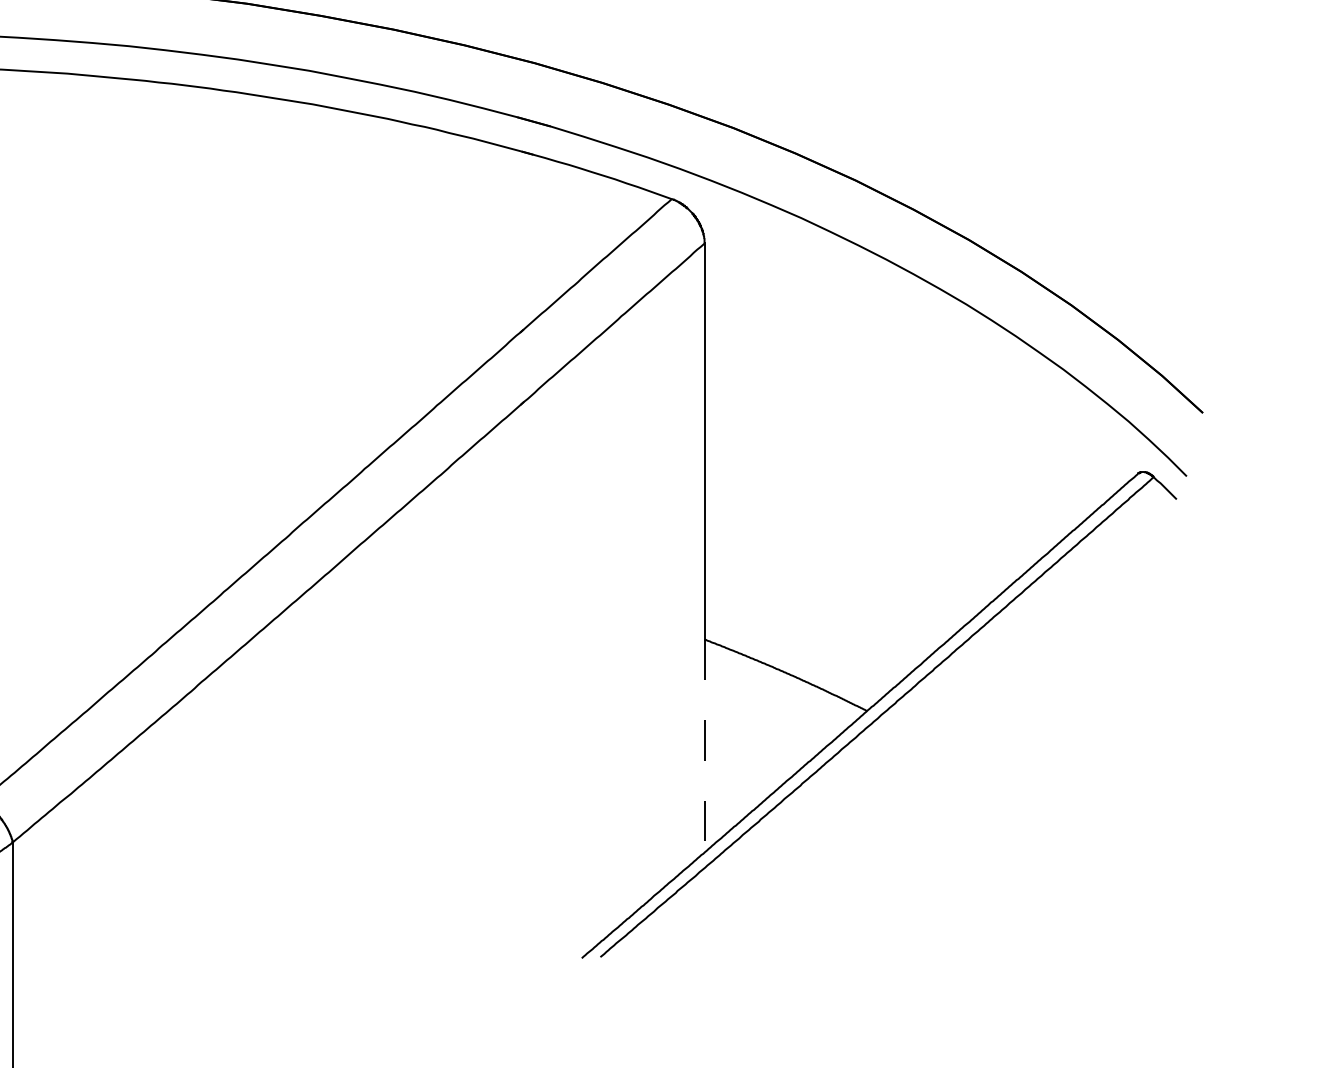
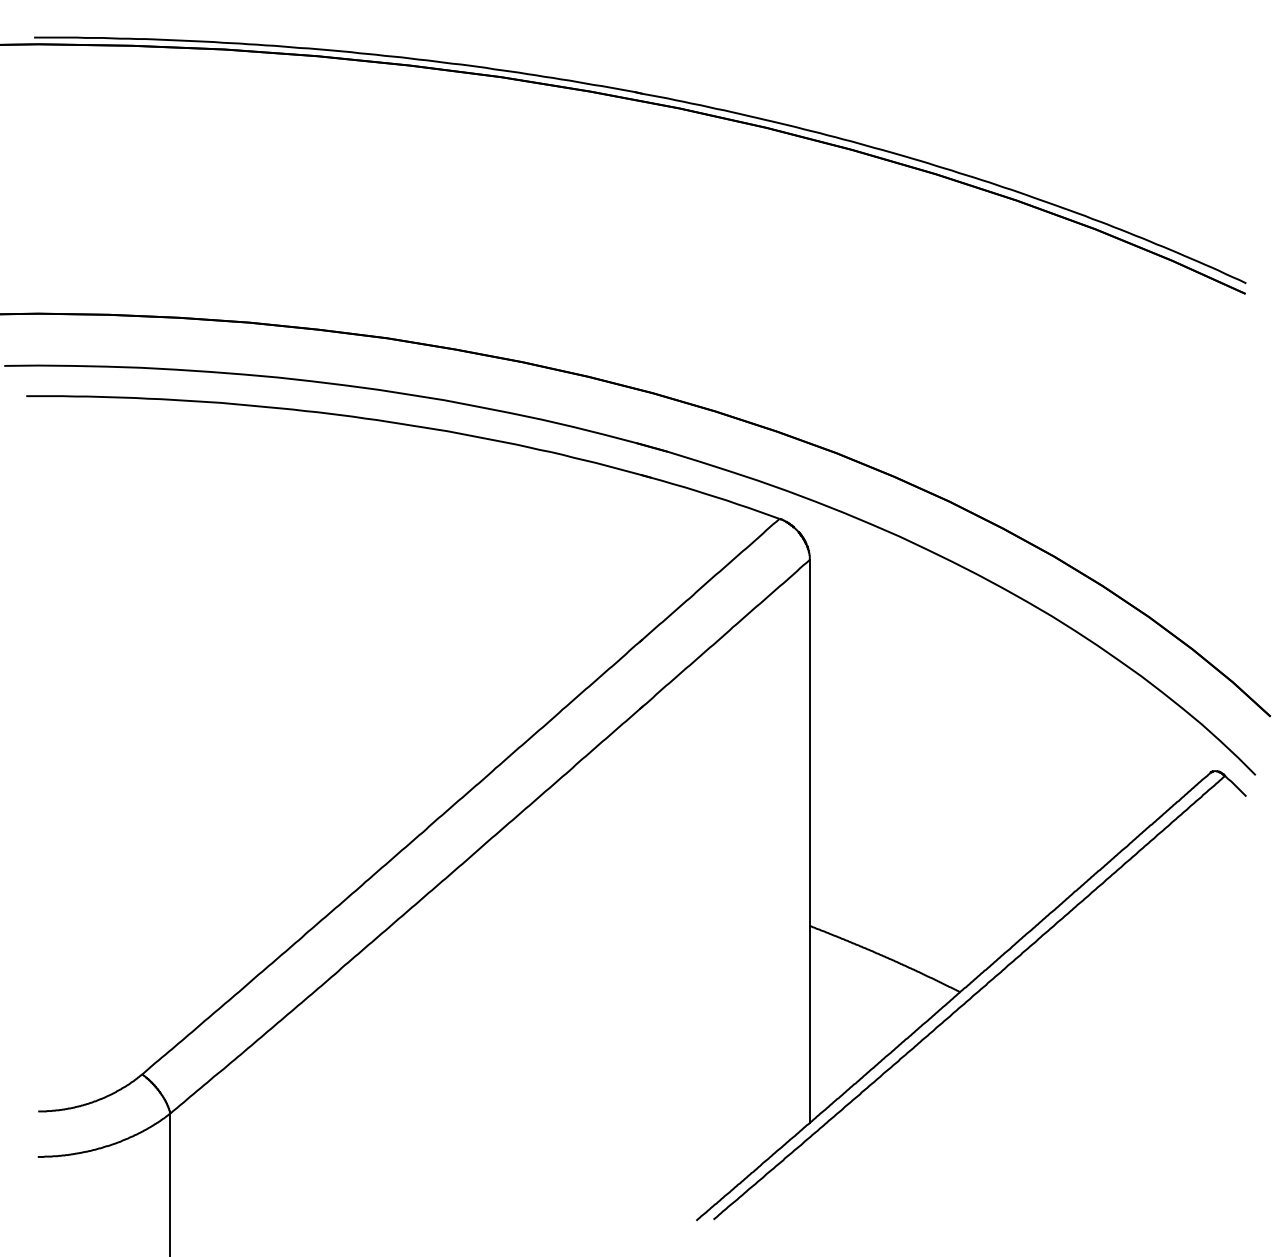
line: (704, 746) -> (809, 1024), dashed -> solid

